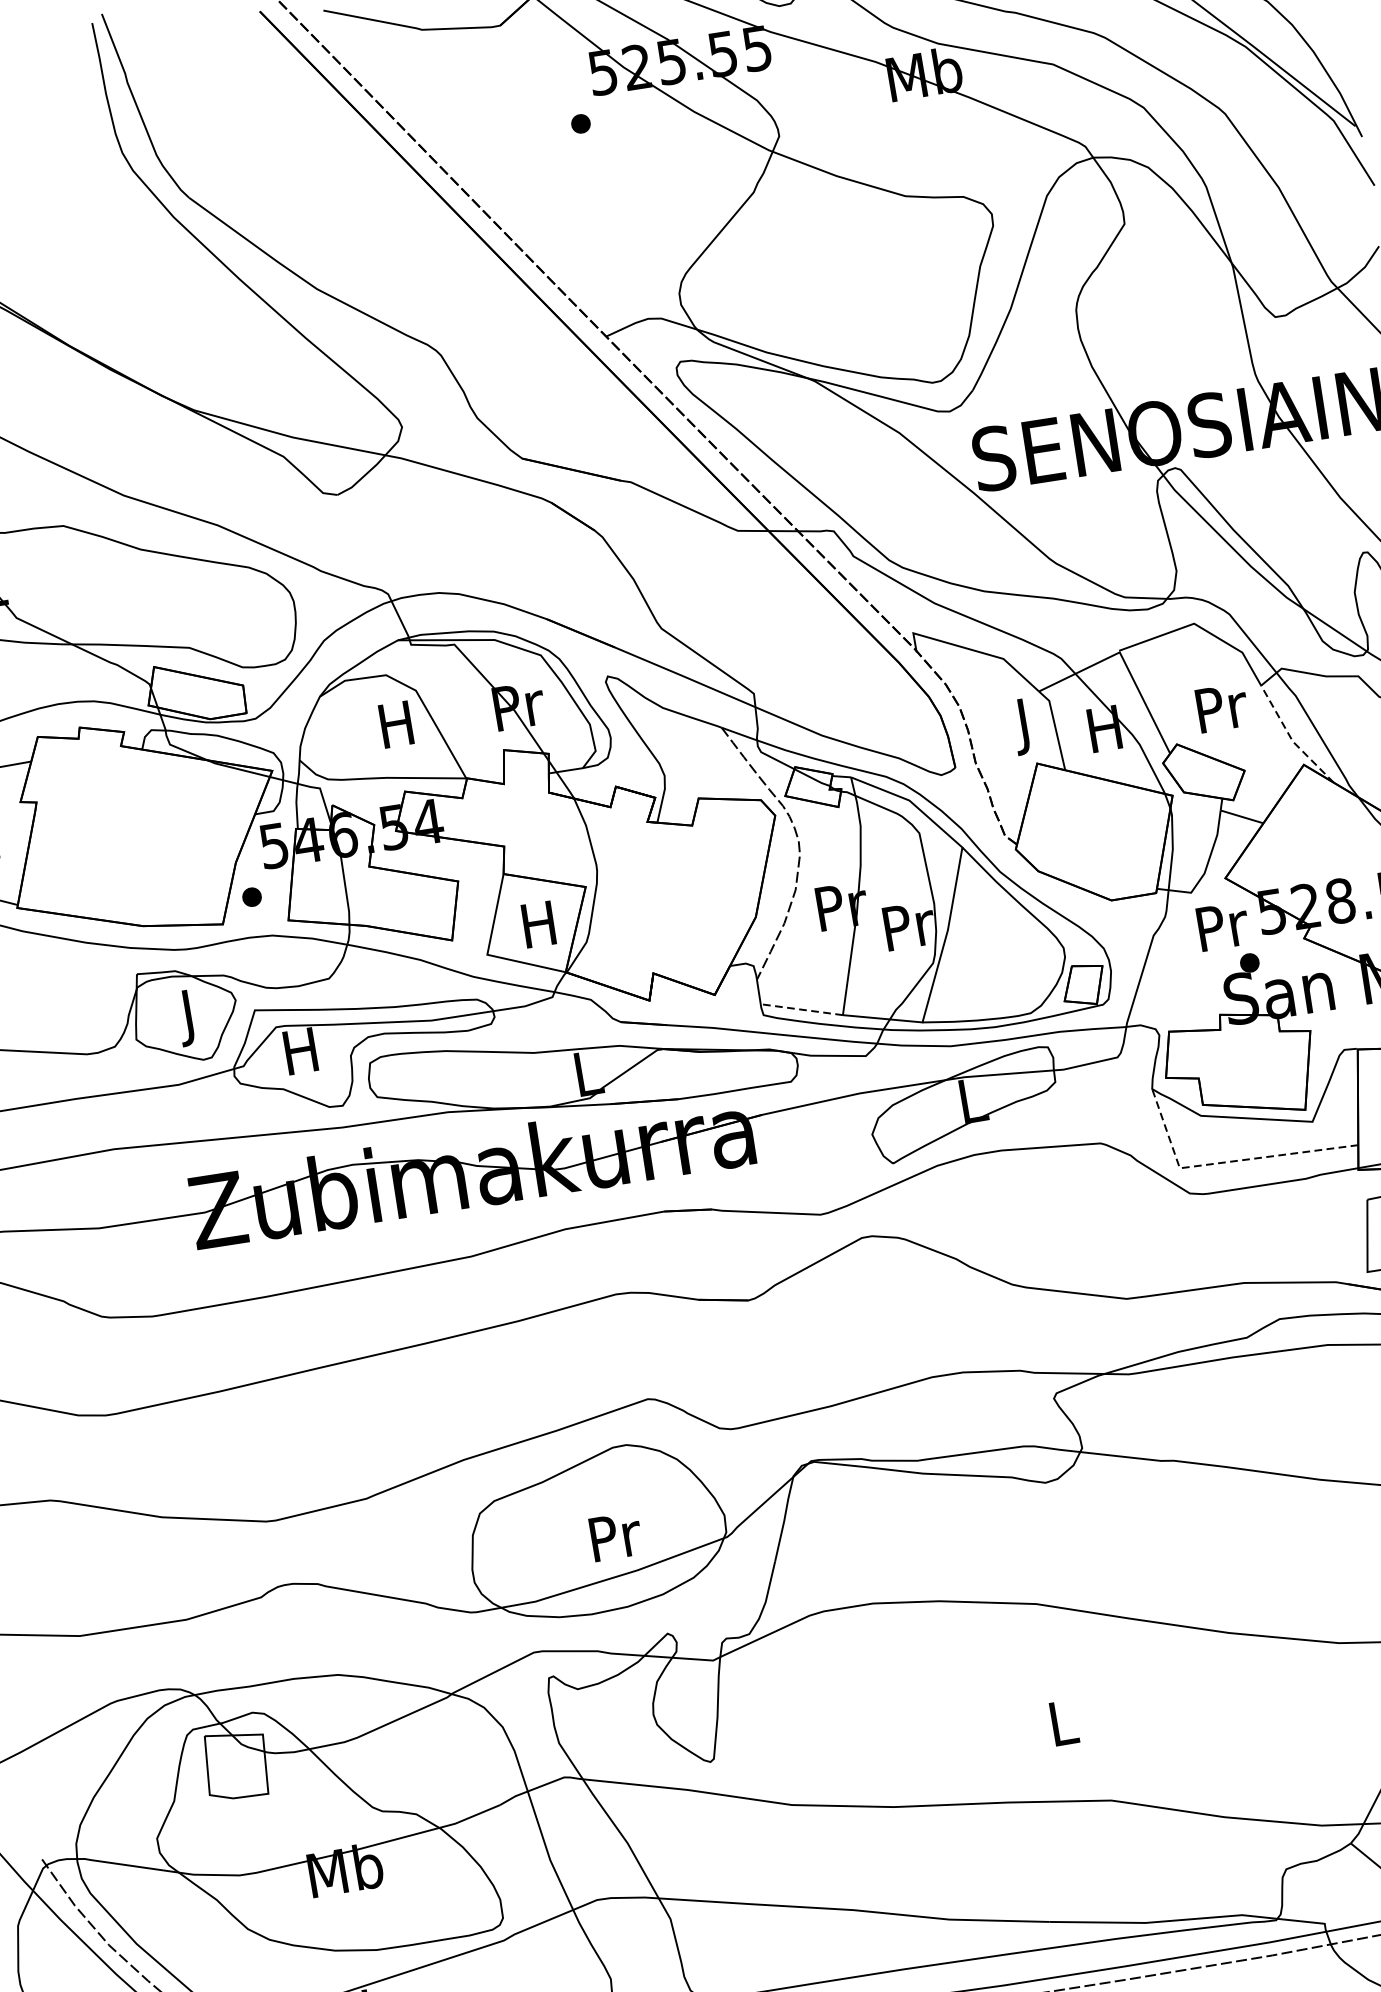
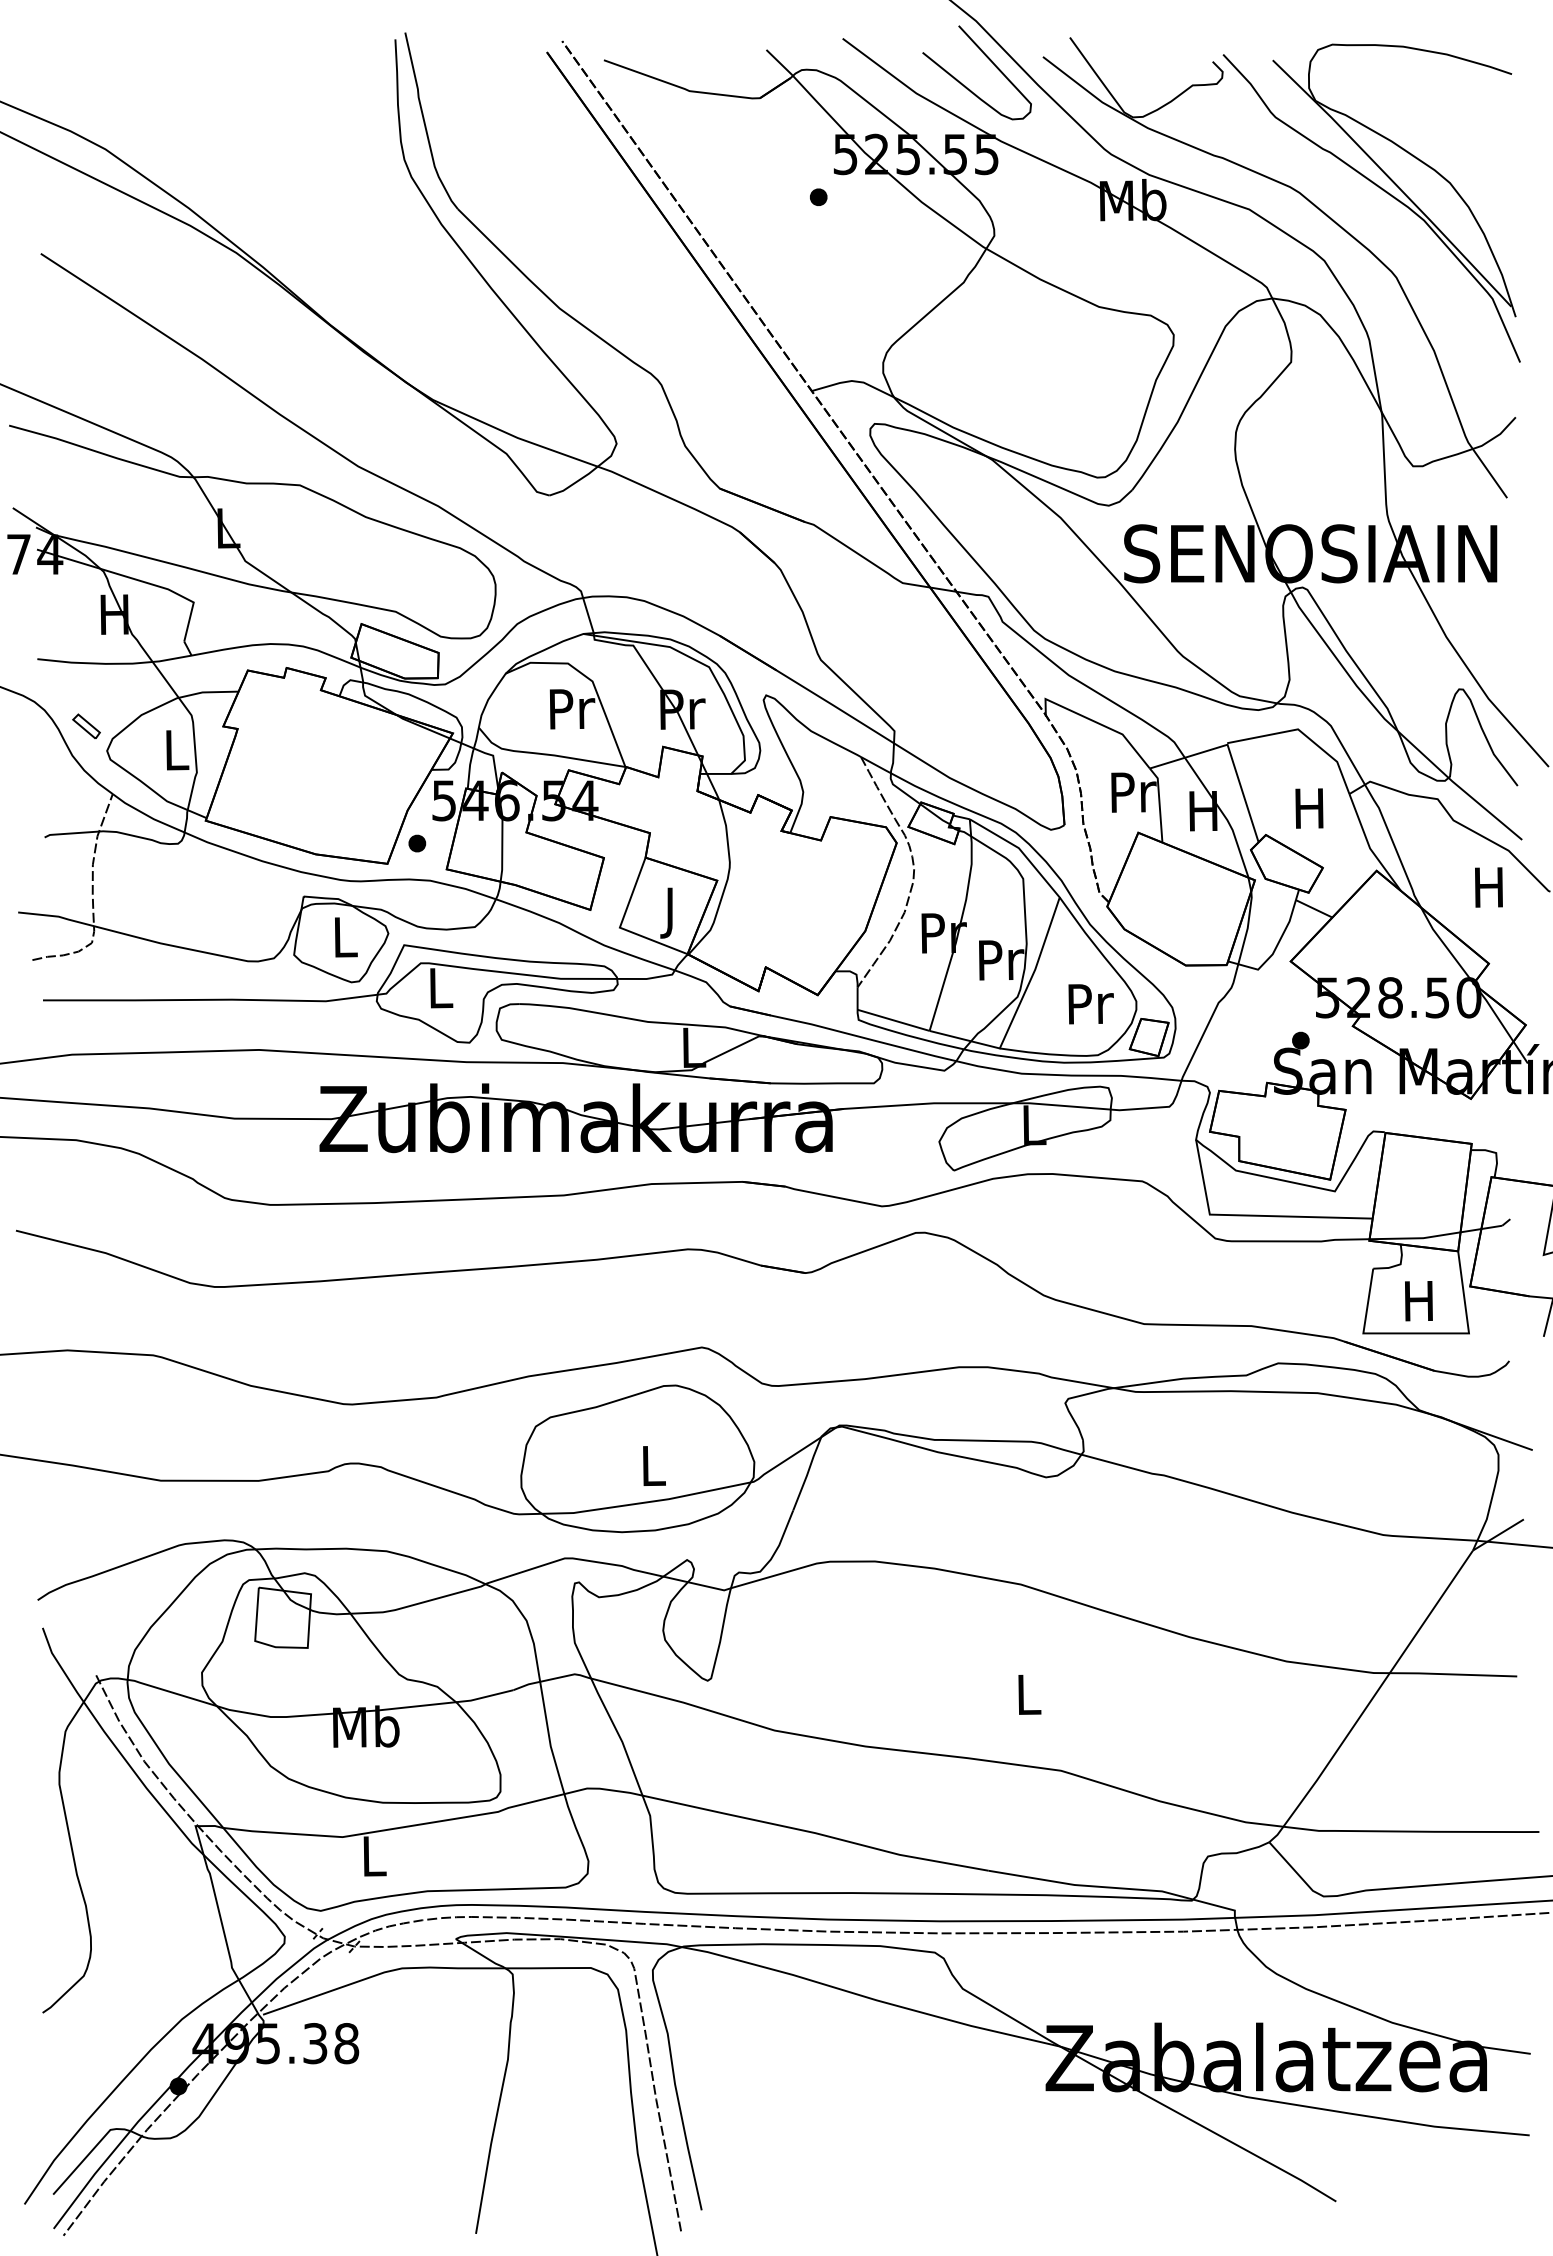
text: (1222, 707) -> (1311, 808), Pr -> H
text: (398, 724) -> (572, 709), H -> Pr
text: (1026, 725) -> (1133, 797), J -> Pr
line: (1291, 738) -> (1369, 845), dashed -> solid
text: (1222, 926) -> (1090, 1004), moved
text: (538, 929) -> (669, 912), H -> J
line: (801, 1009) -> (893, 1020), dashed -> solid
text: (190, 1017) -> (345, 942), J -> L
text: (300, 1051) -> (439, 988), H -> L
line: (1225, 1162) -> (1251, 1215), dashed -> solid
text: (616, 1537) -> (654, 1466), Pr -> L

